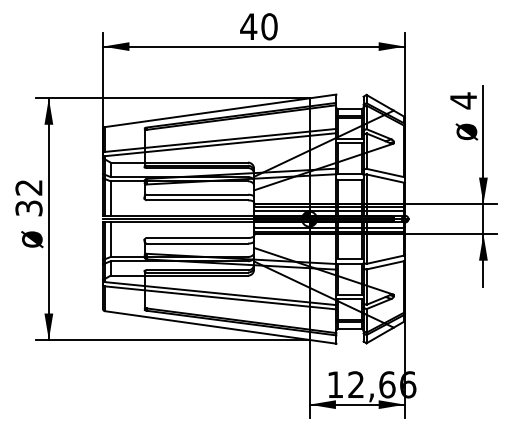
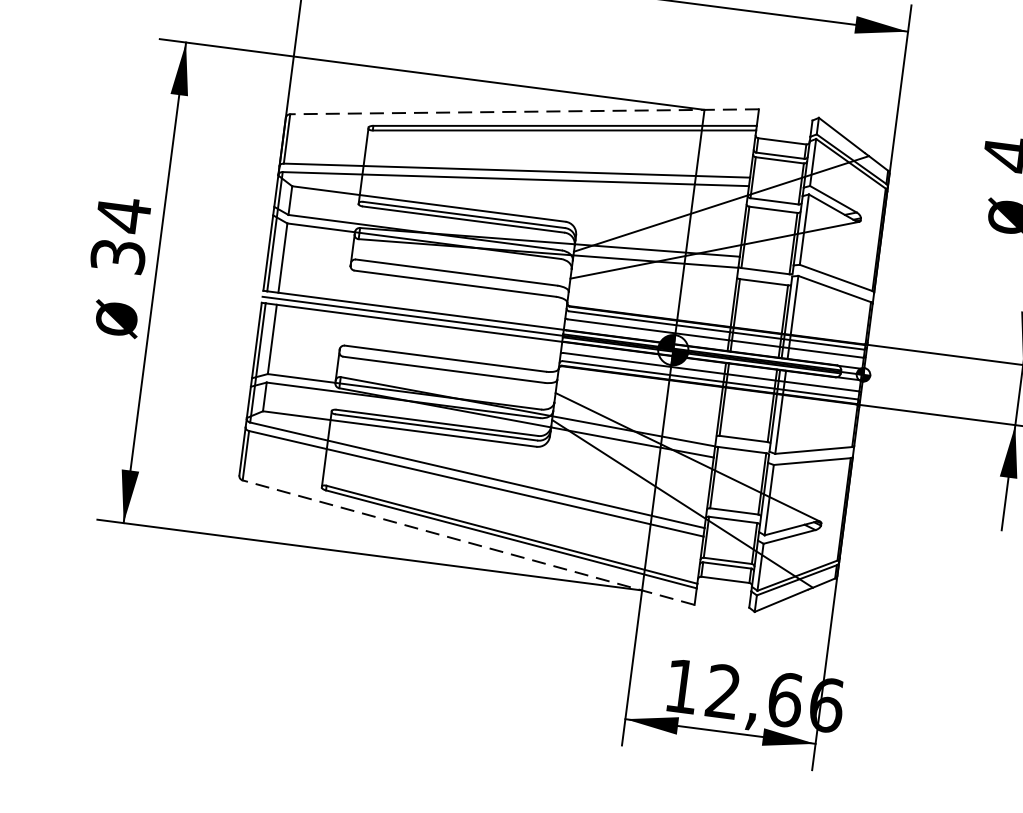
line: (220, 110) -> (524, 111), solid -> dashed
text: (28, 187) -> (122, 214), 32 -> 34
line: (220, 327) -> (468, 542), solid -> dashed

